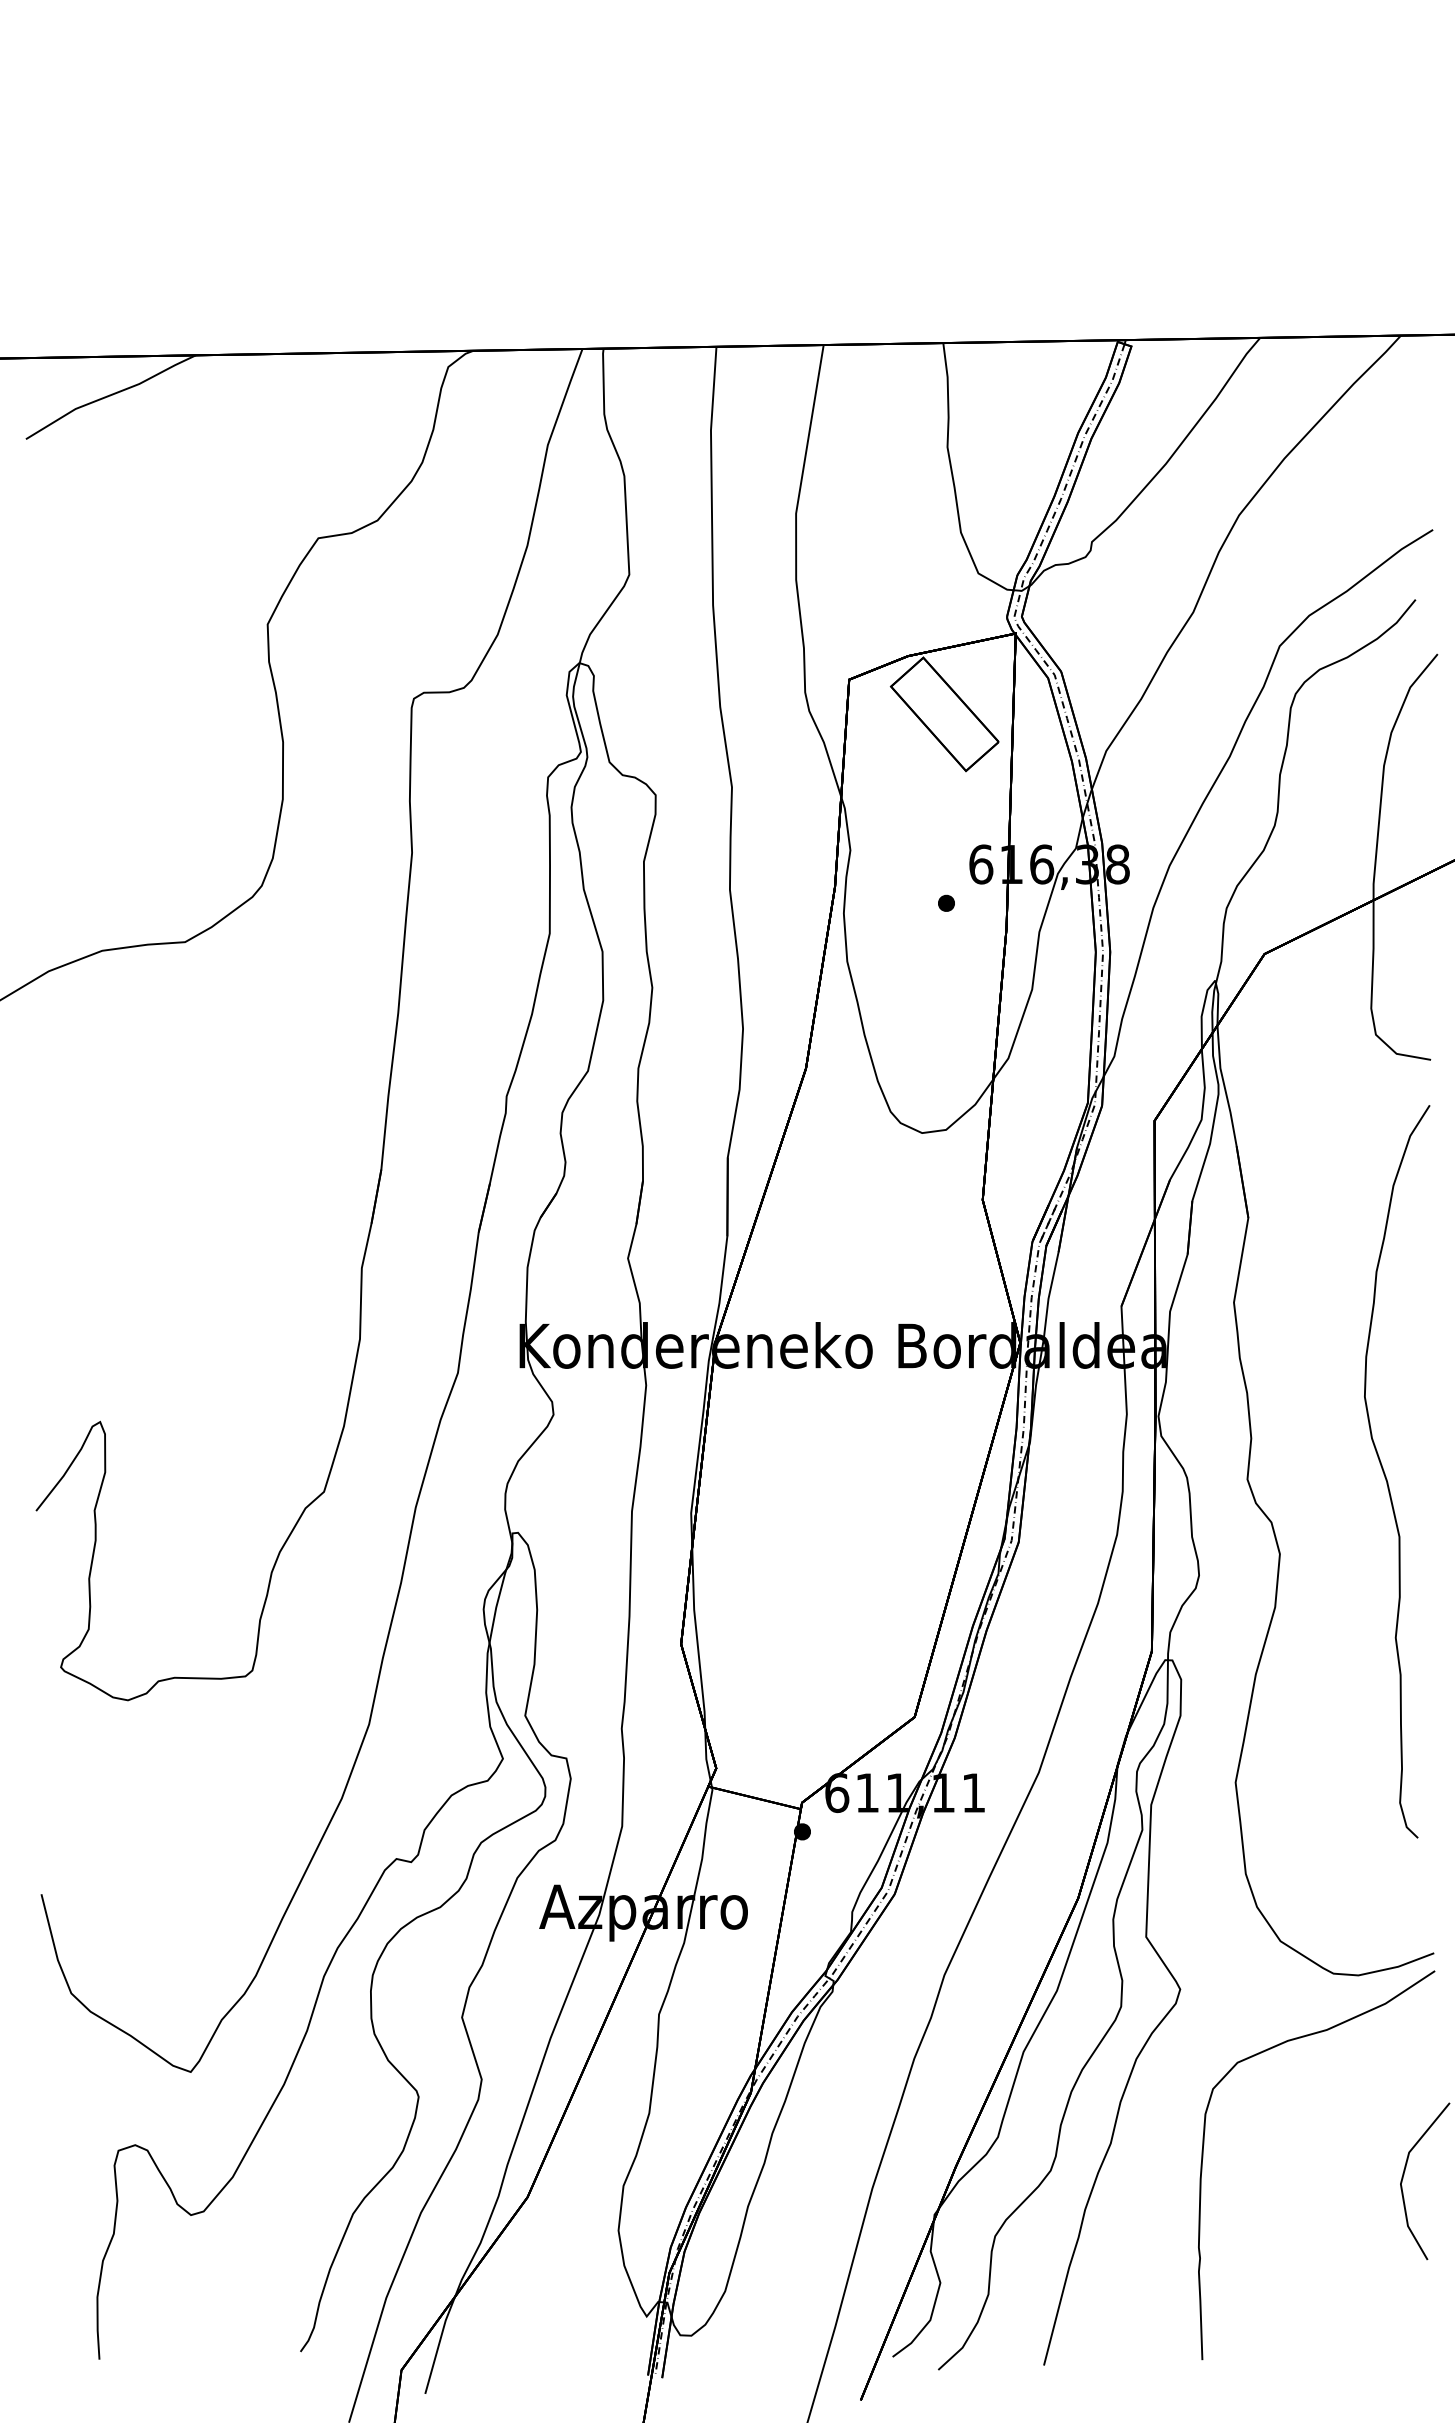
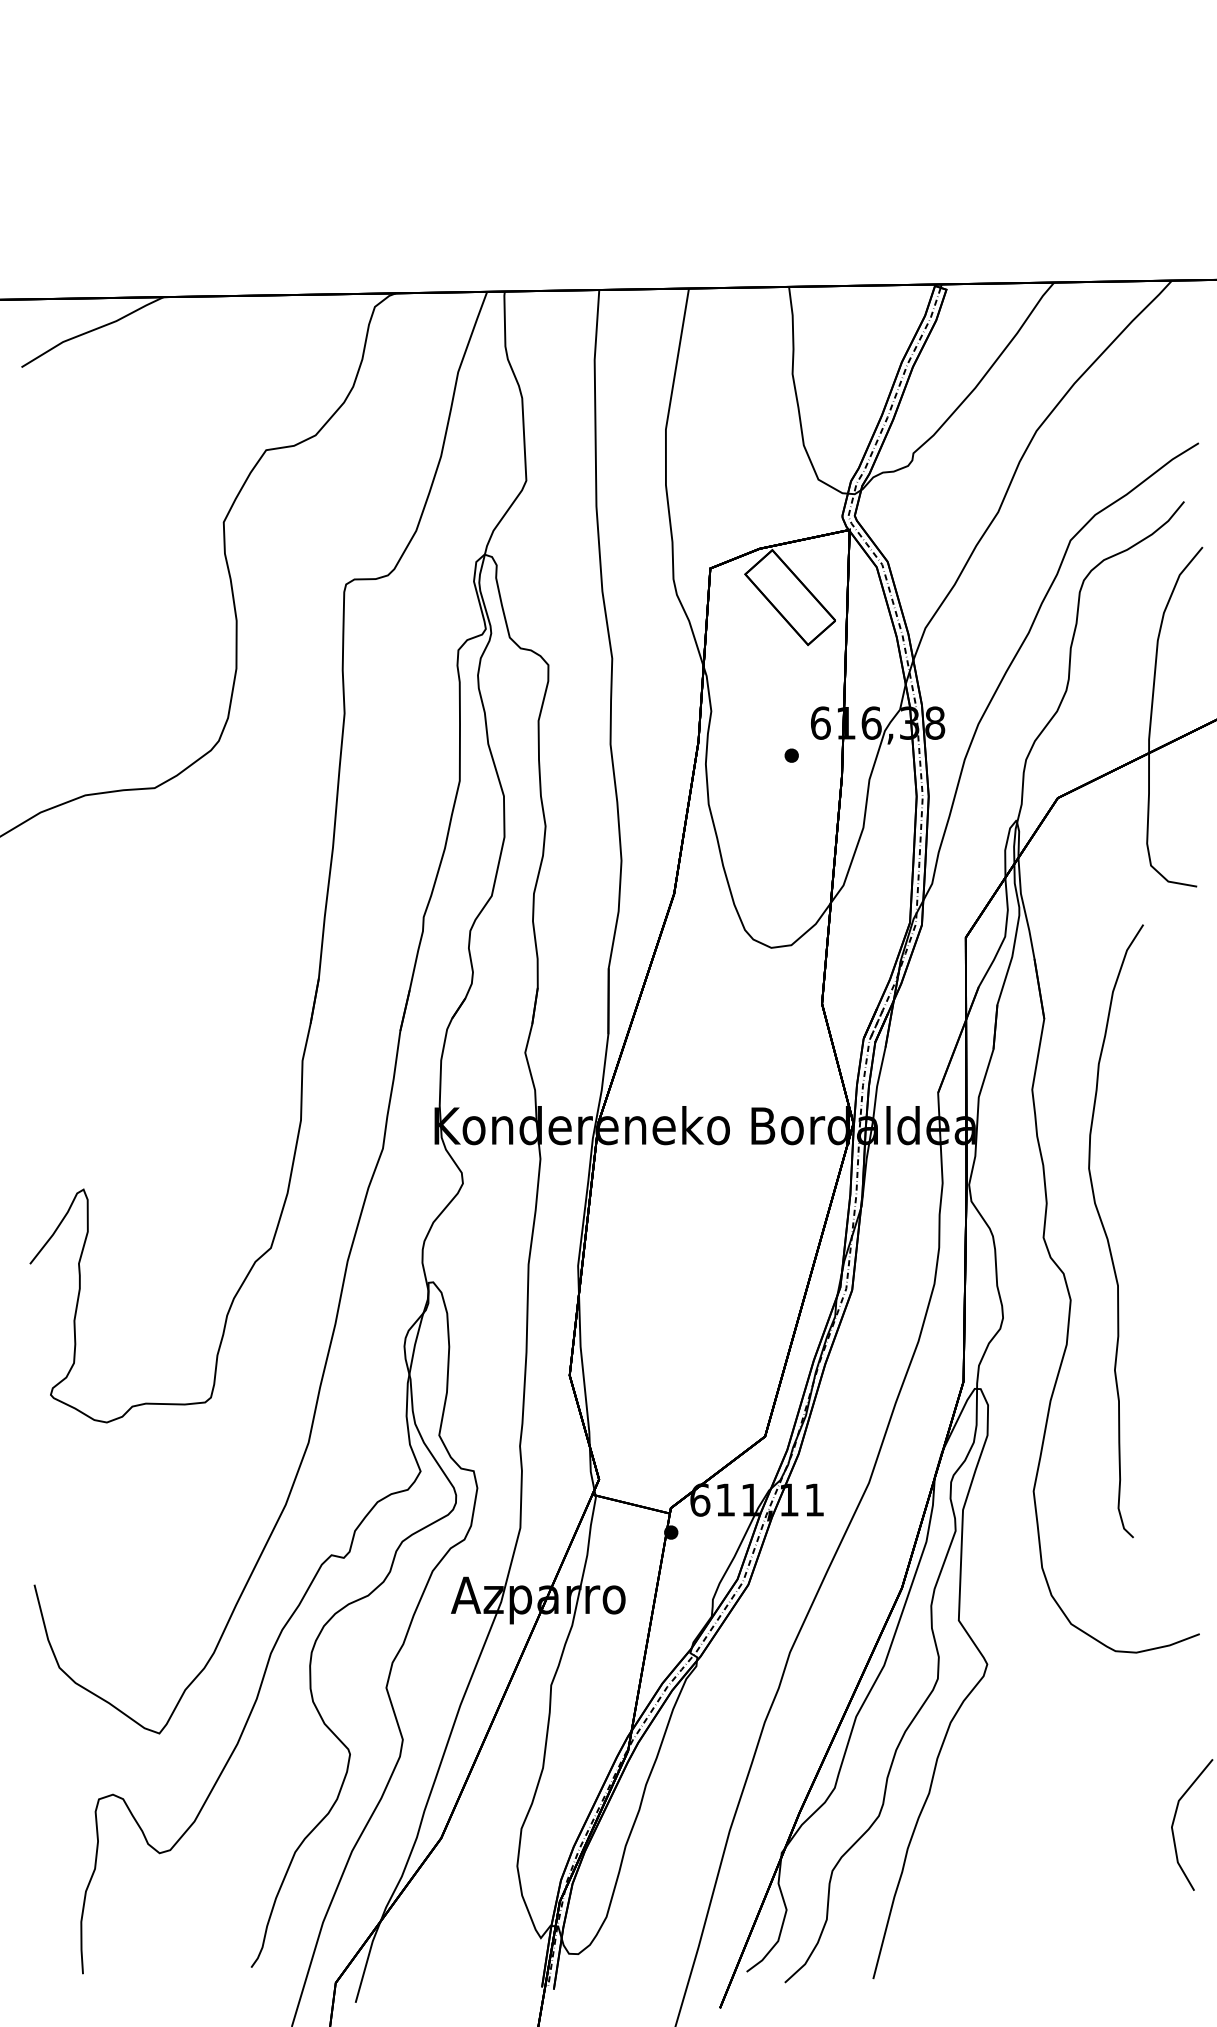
curve: (1386, 1476) -> (1107, 1235), moved
curve: (1203, 2158) -> (1006, 1805), removed

